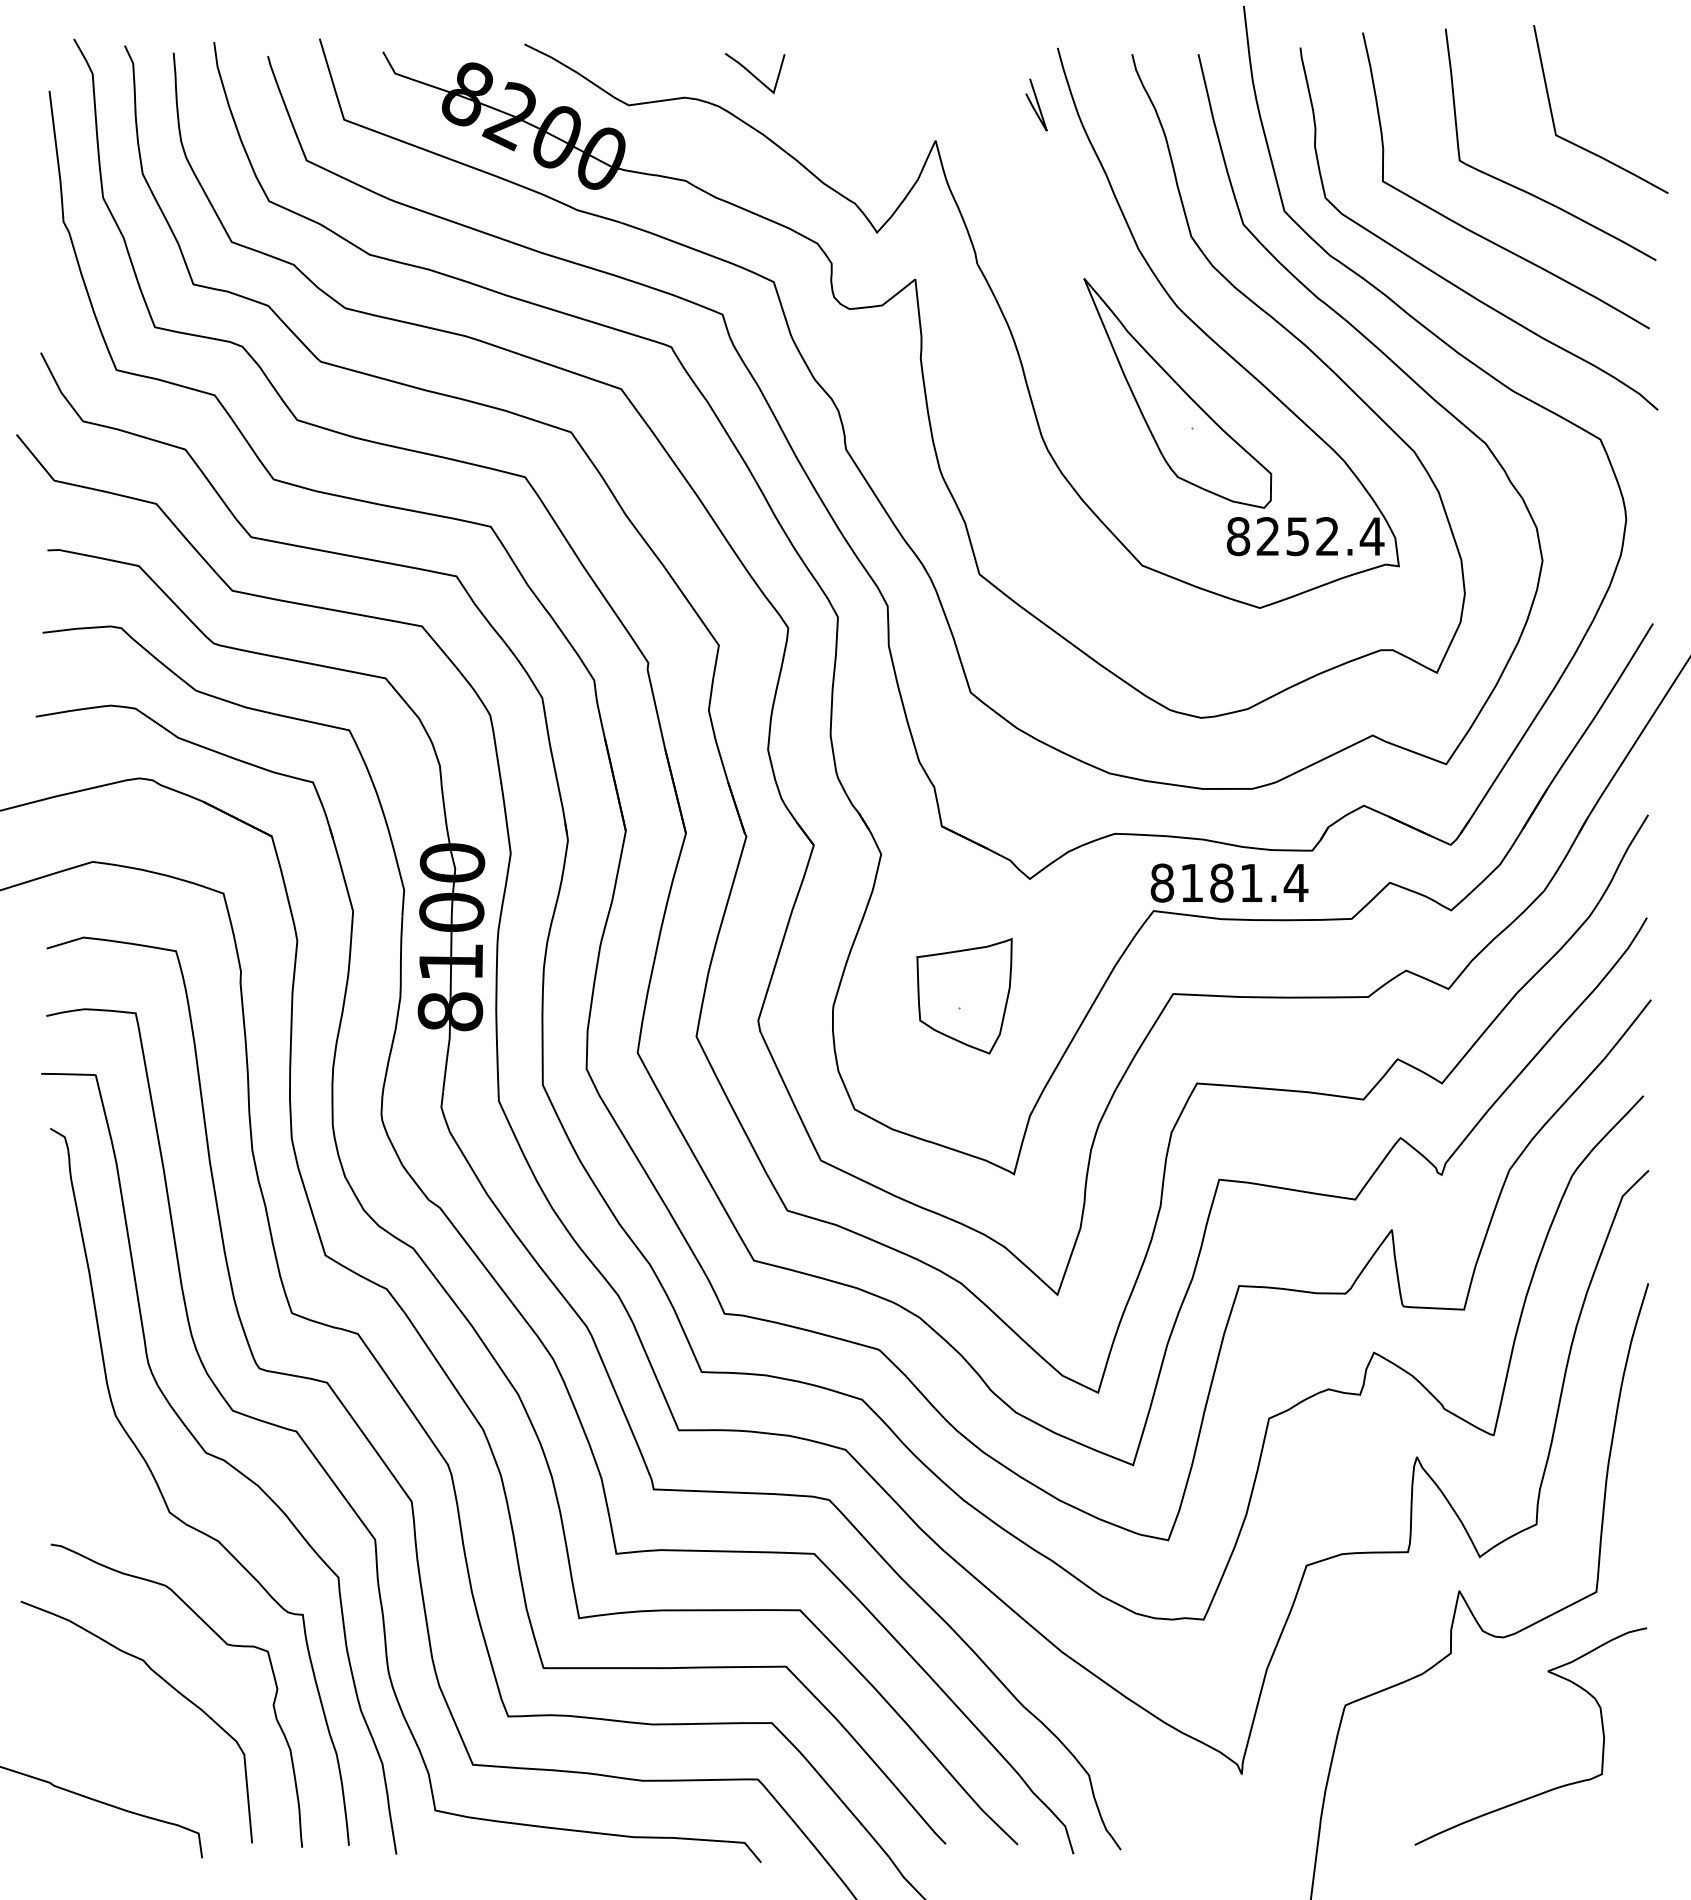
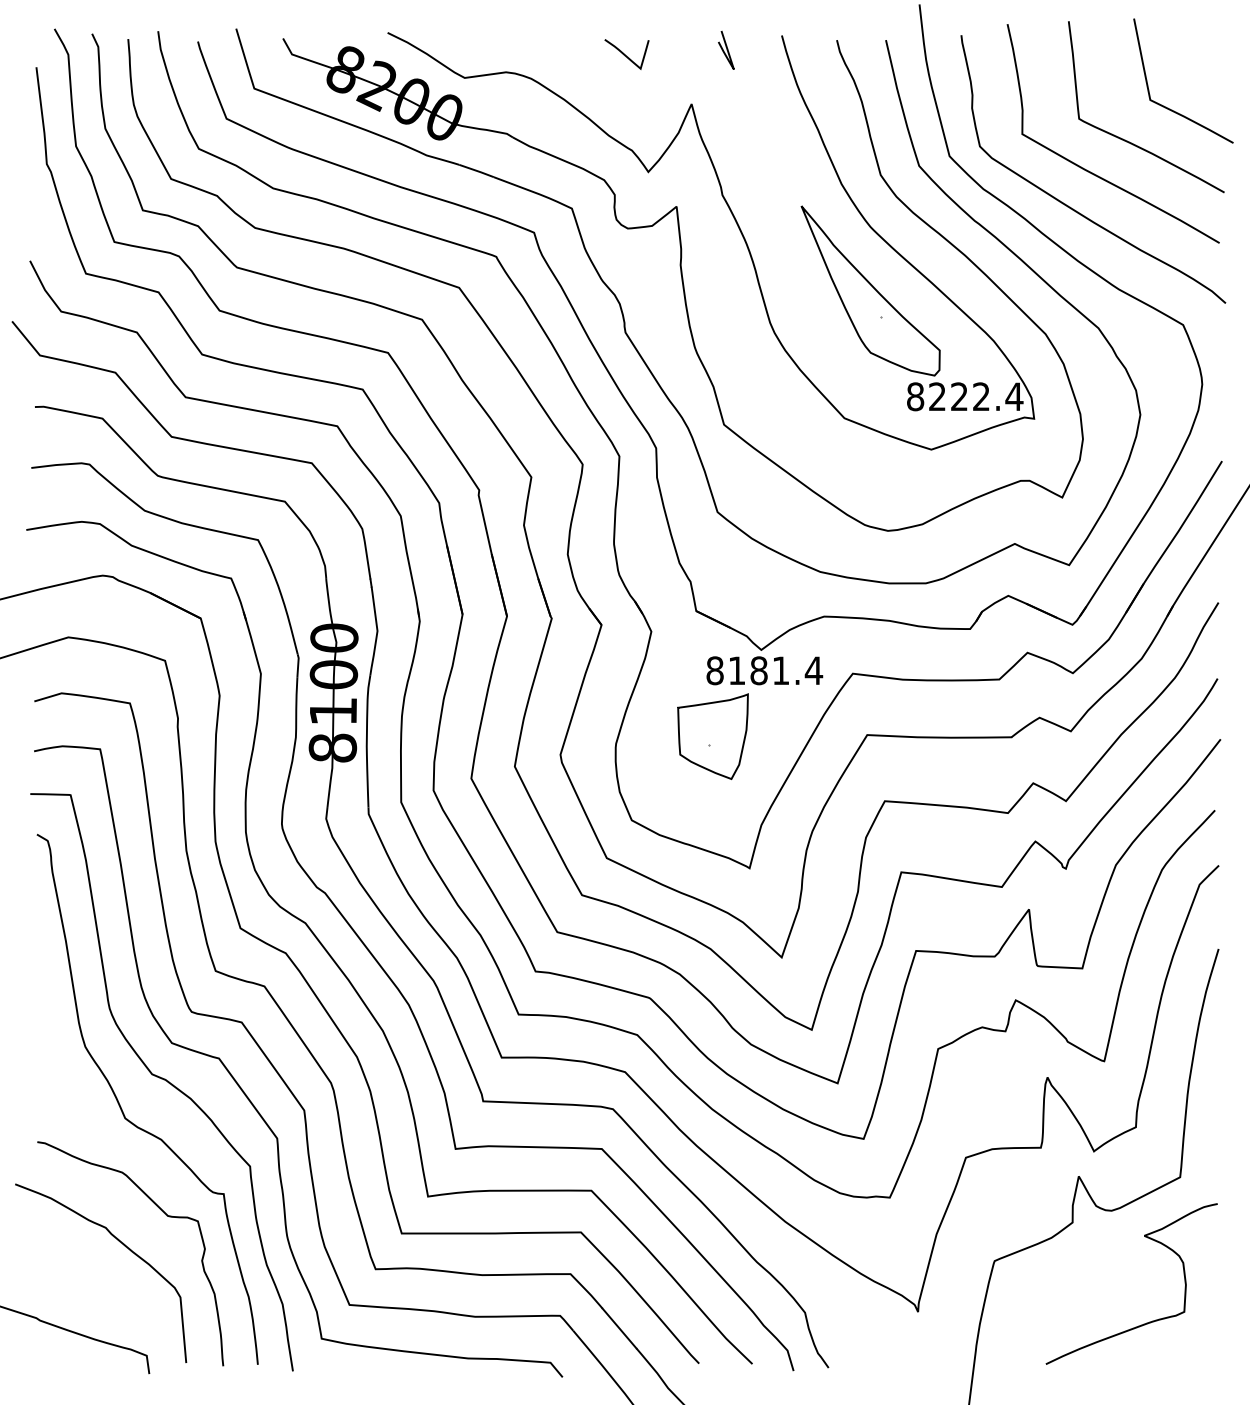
curve: (755, 75) -> (627, 55), moved
curve: (1037, 104) -> (727, 49), moved
text: (1297, 536) -> (959, 396), 8252.4 -> 8222.4
text: (1229, 882) -> (764, 670), moved

